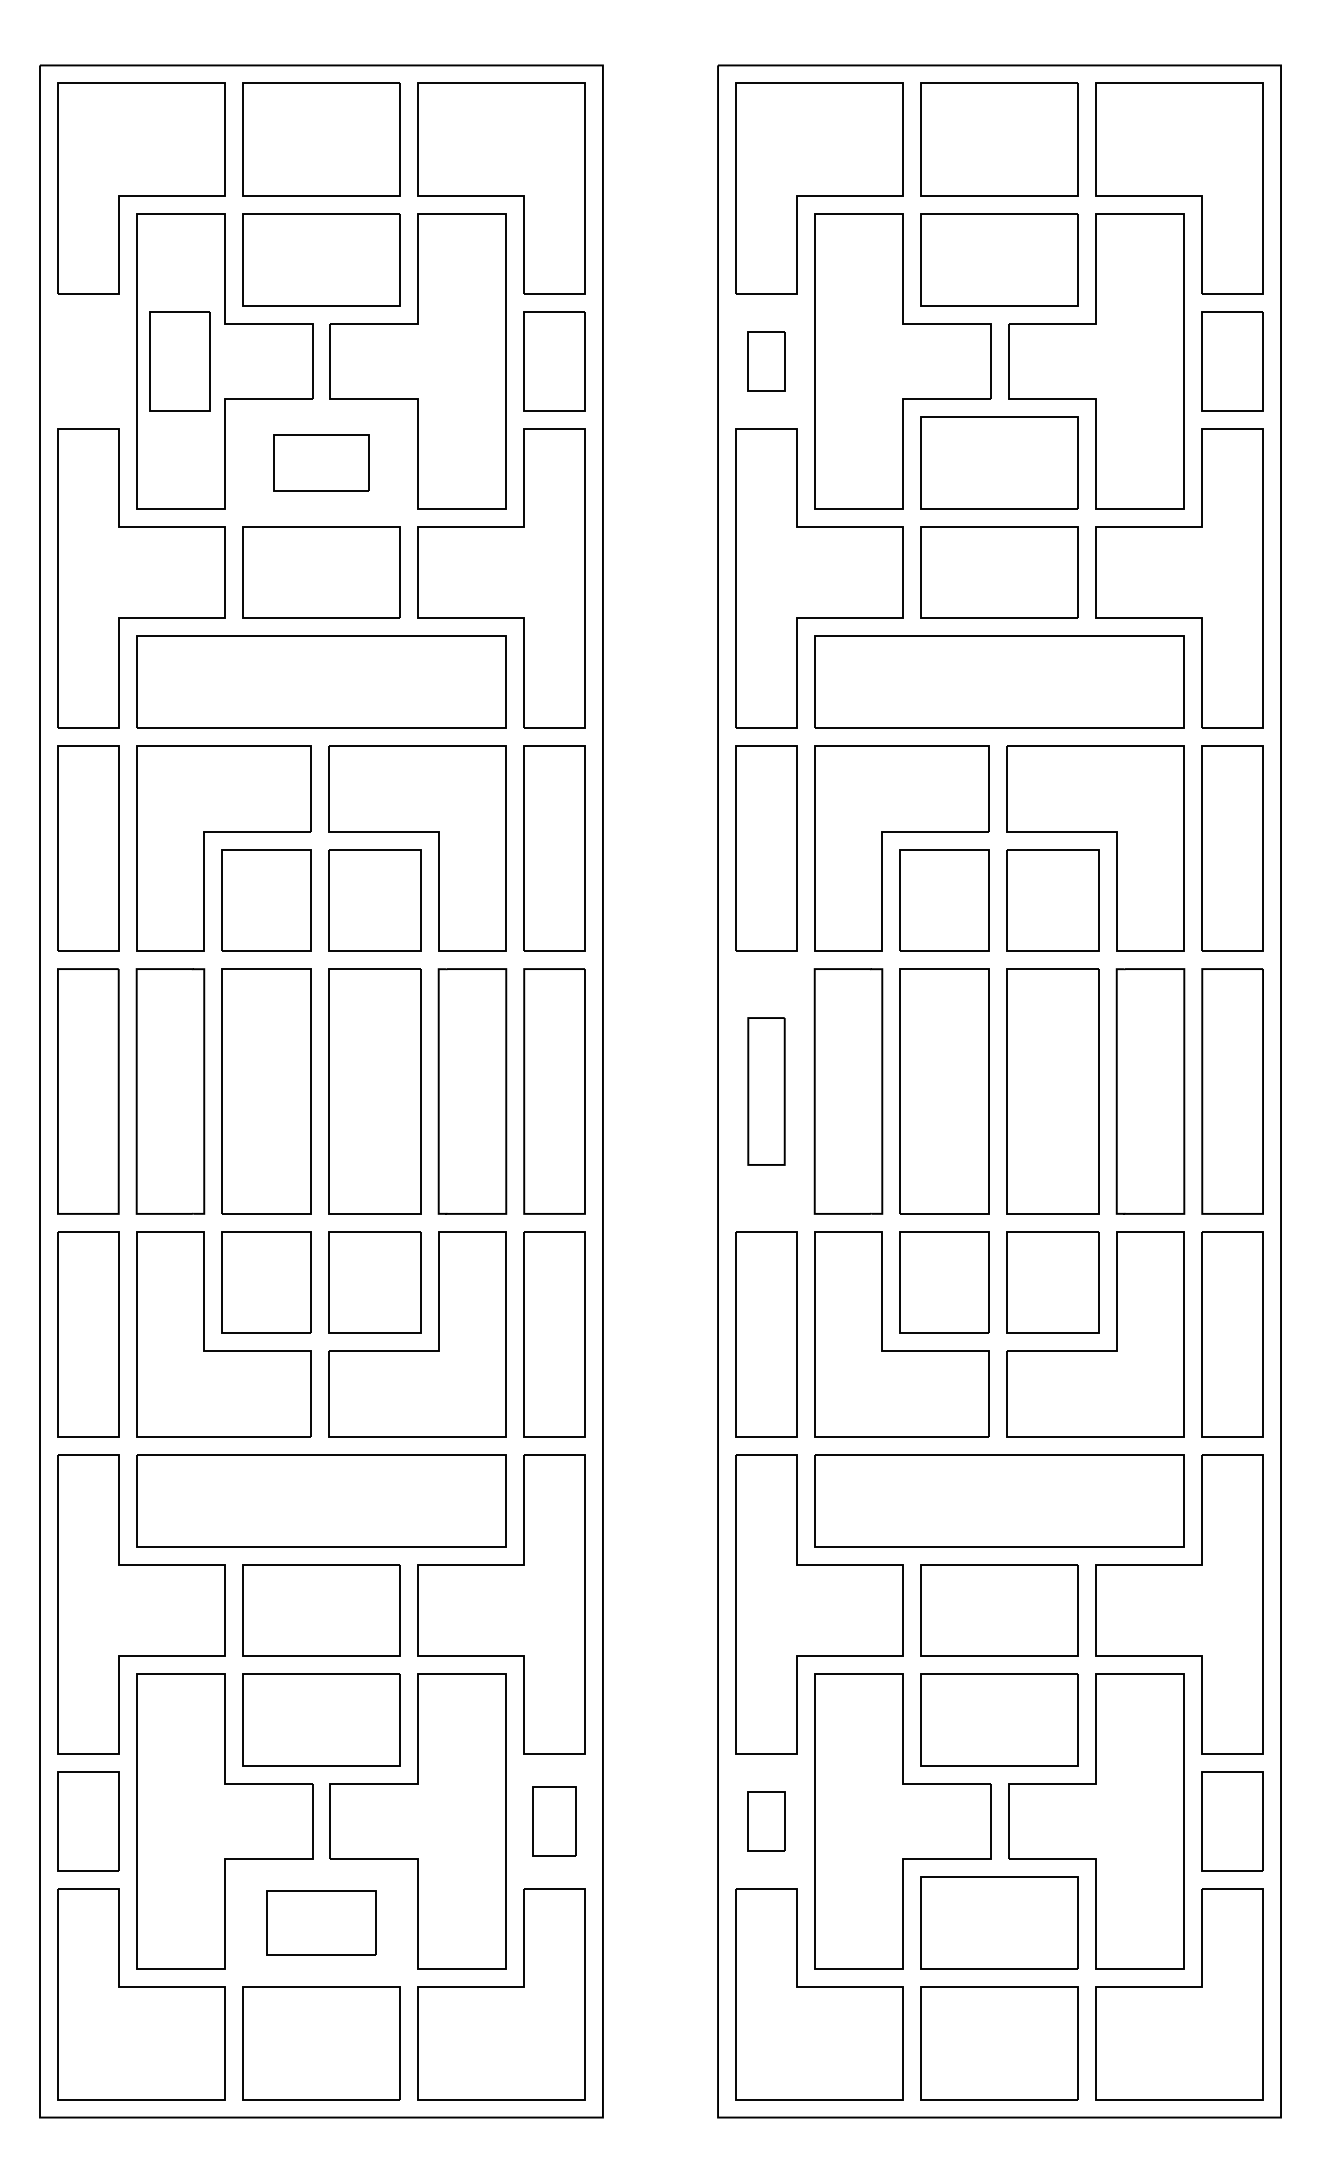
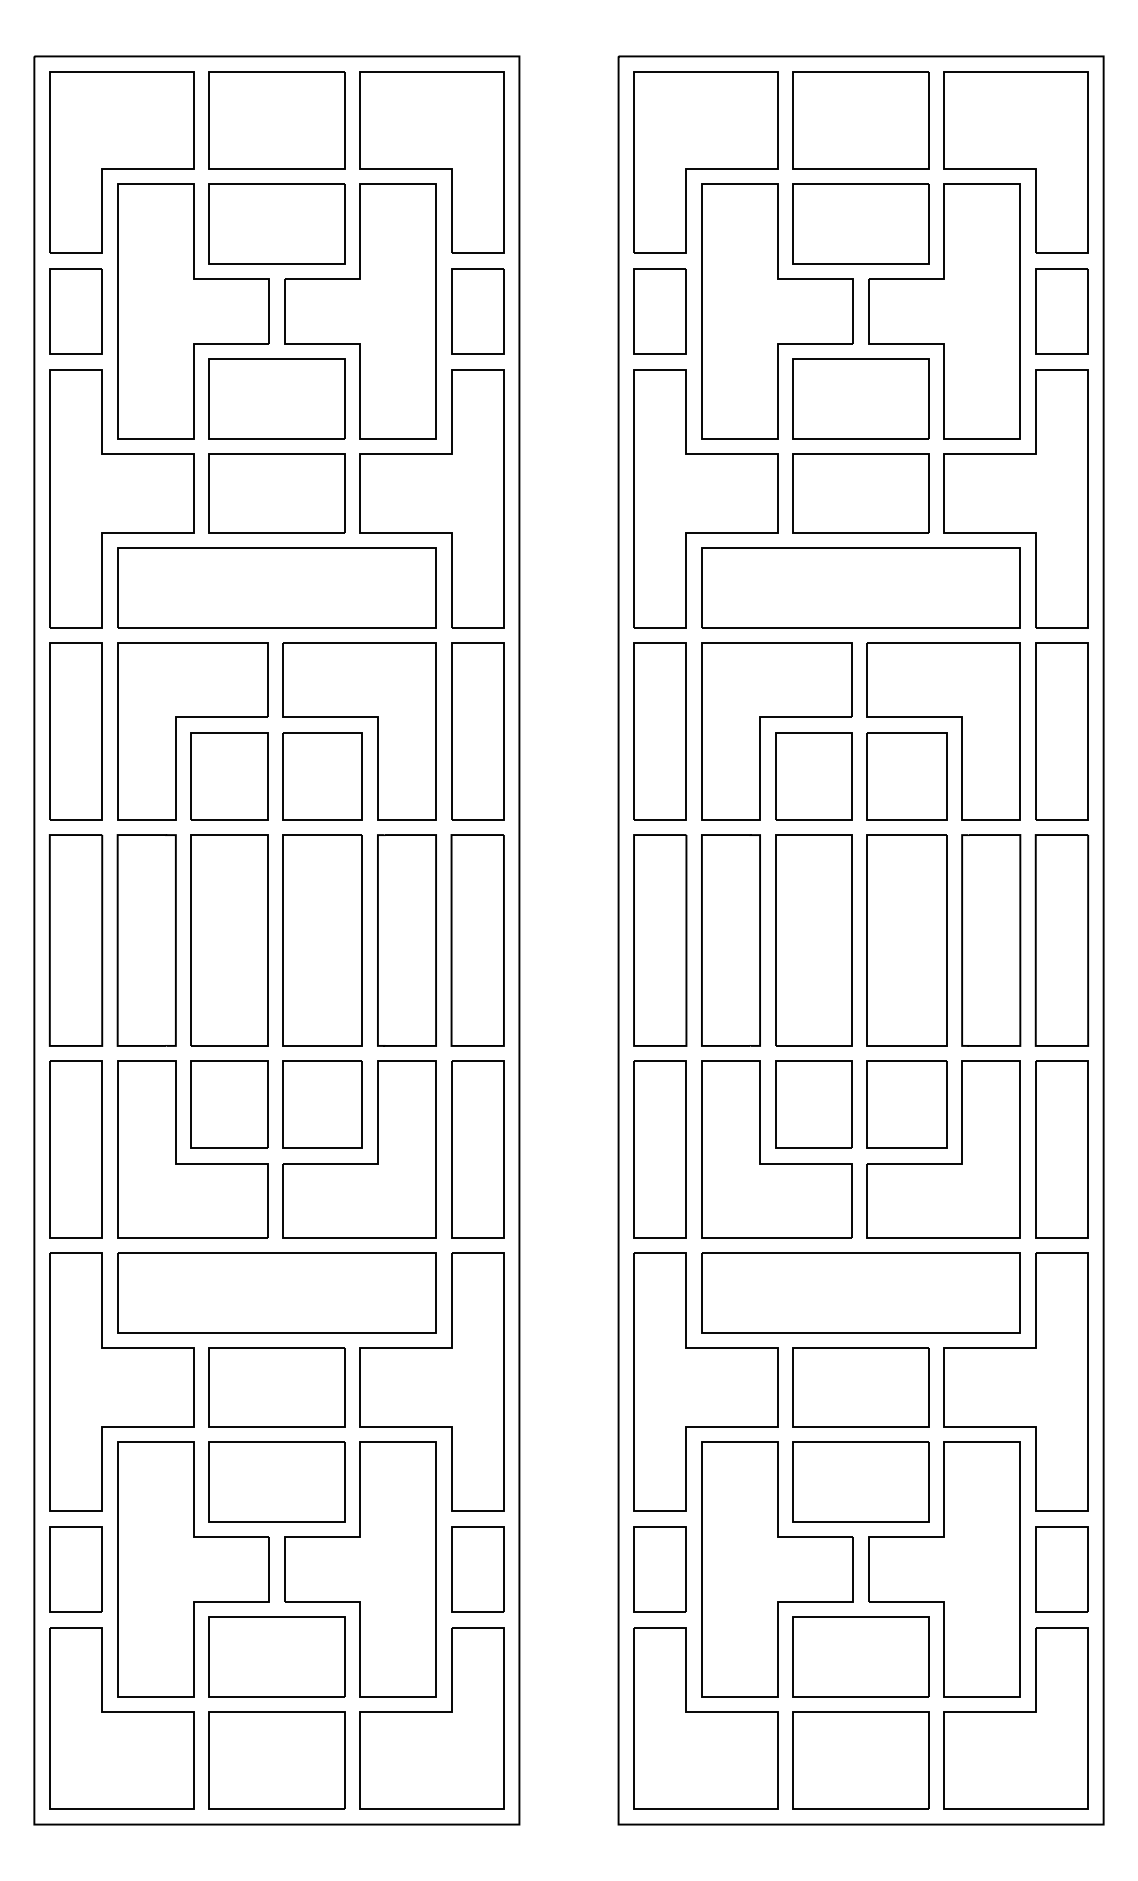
part: (179, 361) -> (75, 311), moved
part: (765, 361) -> (659, 311), size x1.67
part: (321, 462) -> (276, 398), size x1.67
part: (766, 1091) -> (660, 940), size x1.67
part: (554, 1821) -> (477, 1569), size x1.43
part: (765, 1821) -> (659, 1569), size x1.67
part: (321, 1922) -> (276, 1656), size x1.43

